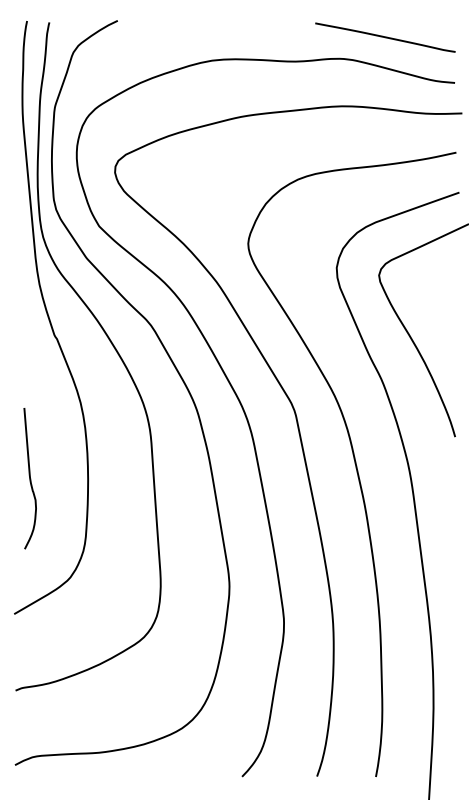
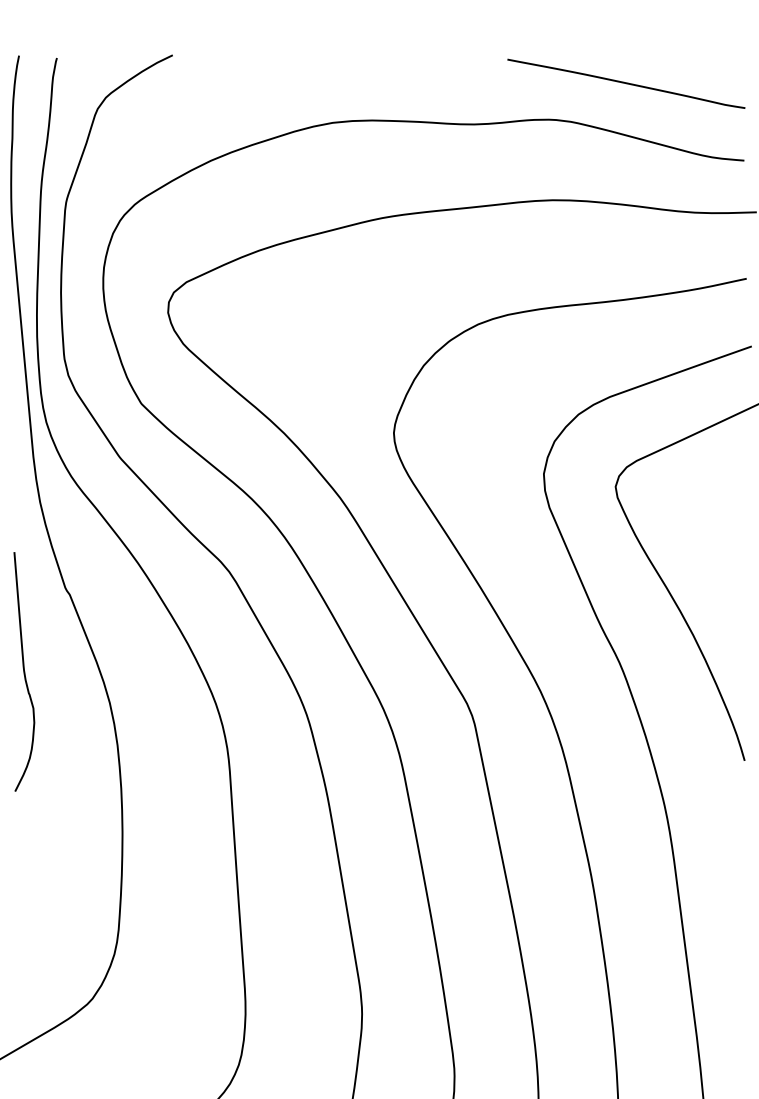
curve: (29, 478) -> (23, 671), moved

